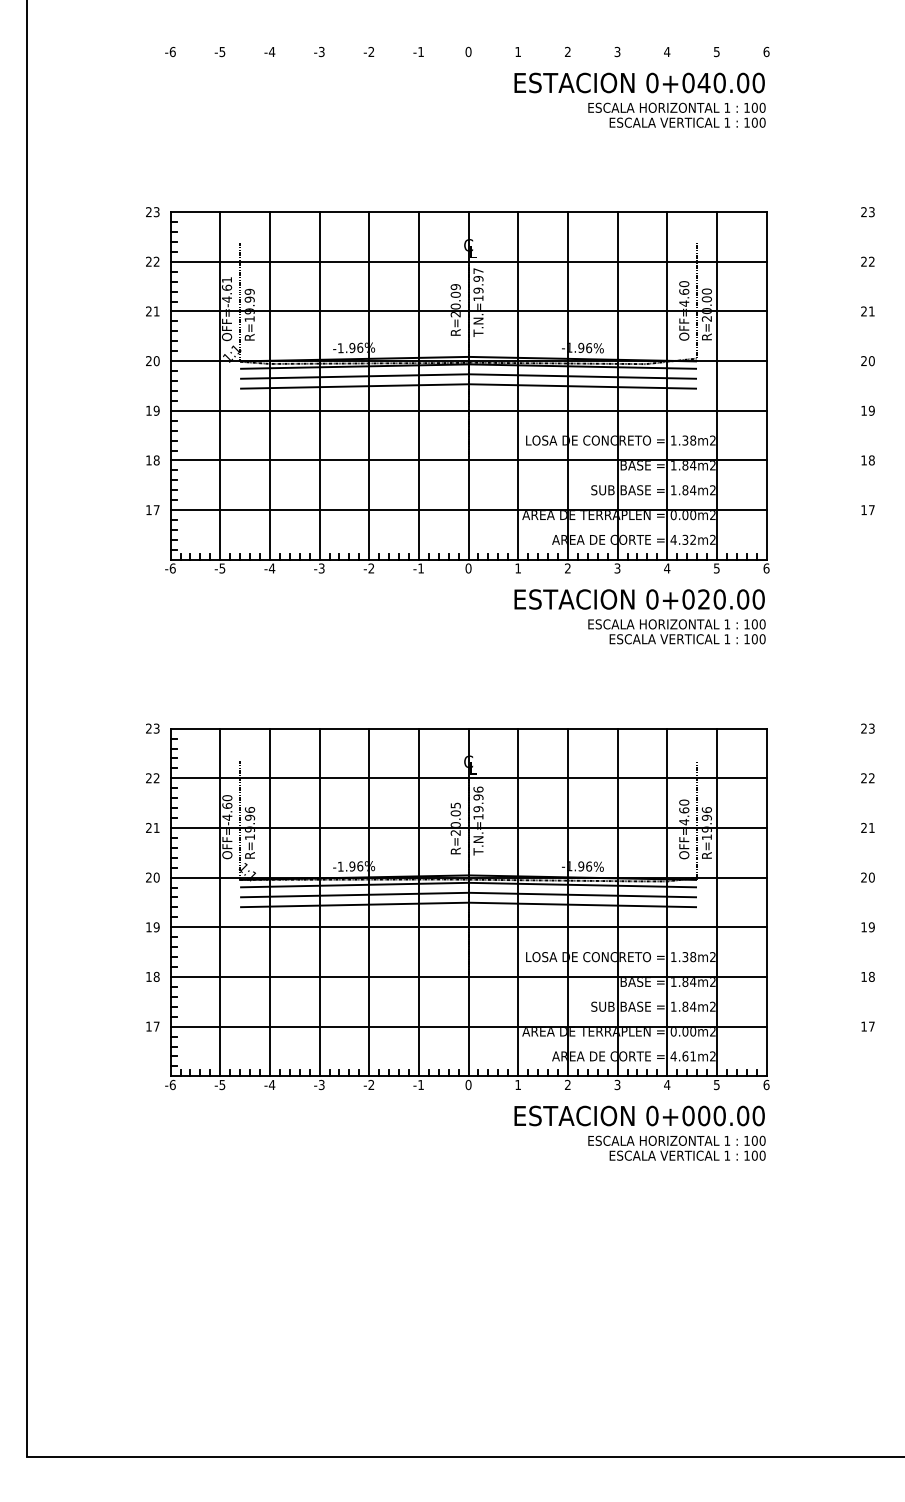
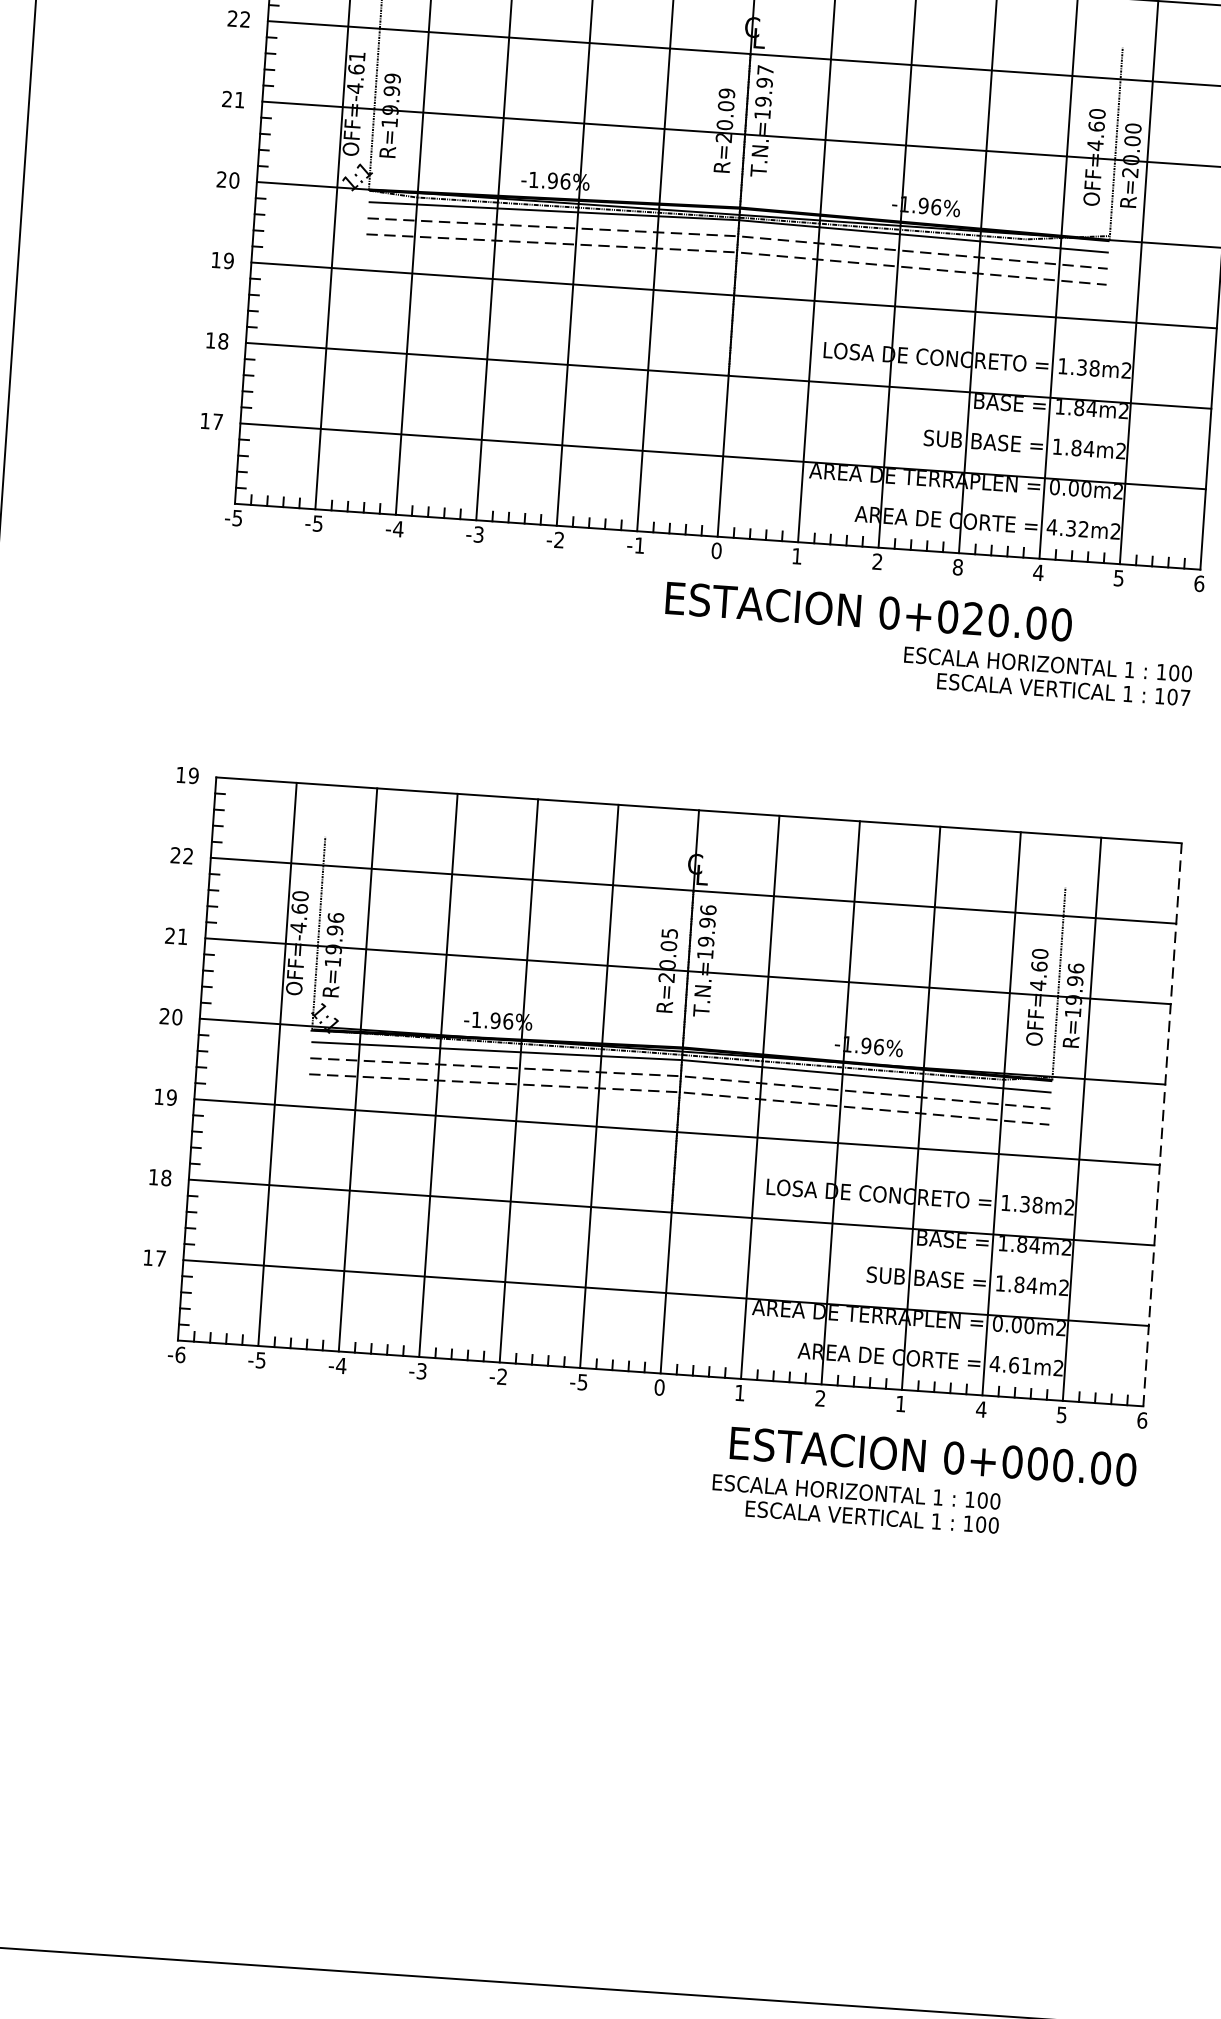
line: (468, 374) -> (737, 236), solid -> dashed
line: (468, 384) -> (736, 252), solid -> dashed
text: (172, 568) -> (237, 518), -6 -> -5
text: (617, 568) -> (957, 567), 3 -> 8
text: (639, 599) -> (868, 611), moved
text: (762, 639) -> (1184, 698), 100 -> 107
text: (152, 728) -> (186, 775), 23 -> 19
line: (468, 892) -> (680, 1075), solid -> dashed
line: (468, 902) -> (679, 1091), solid -> dashed
line: (766, 902) -> (1162, 1124), solid -> dashed
text: (617, 1084) -> (900, 1403), 3 -> 1
text: (420, 1085) -> (581, 1383), -1 -> -5
text: (676, 1147) -> (855, 1502), moved

